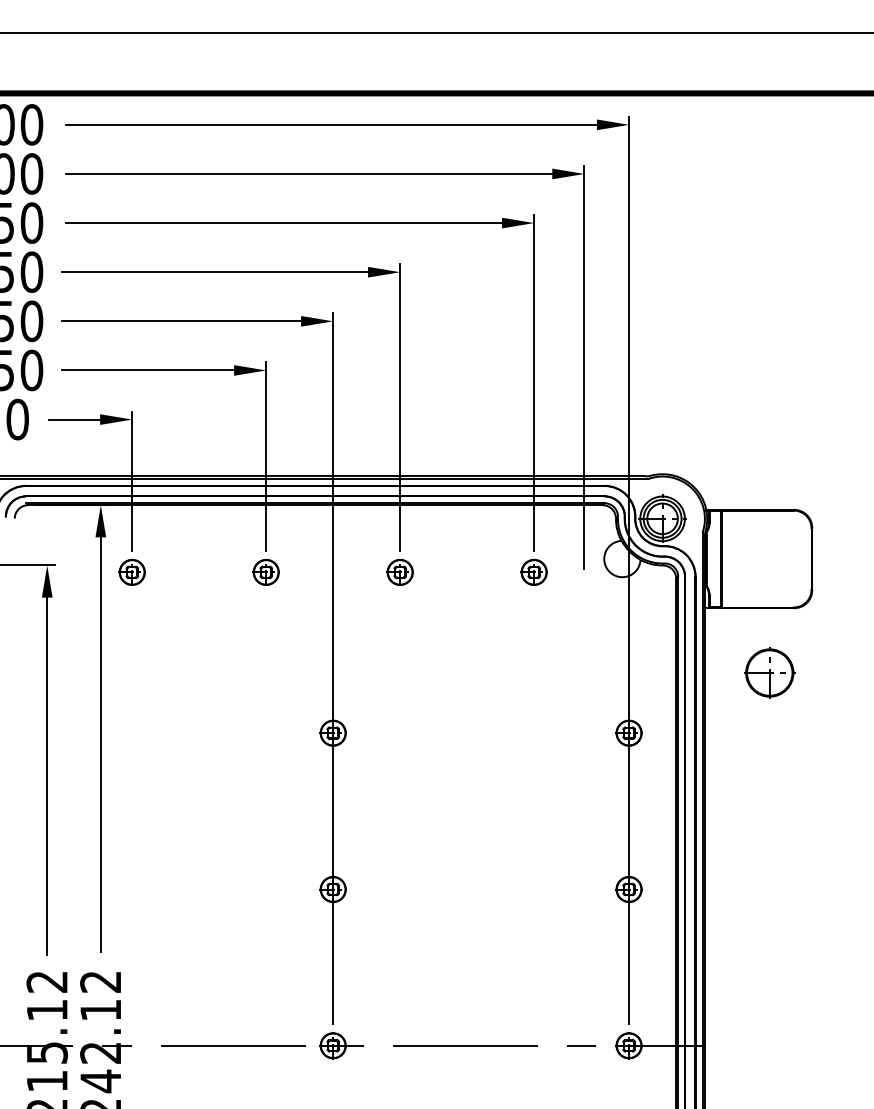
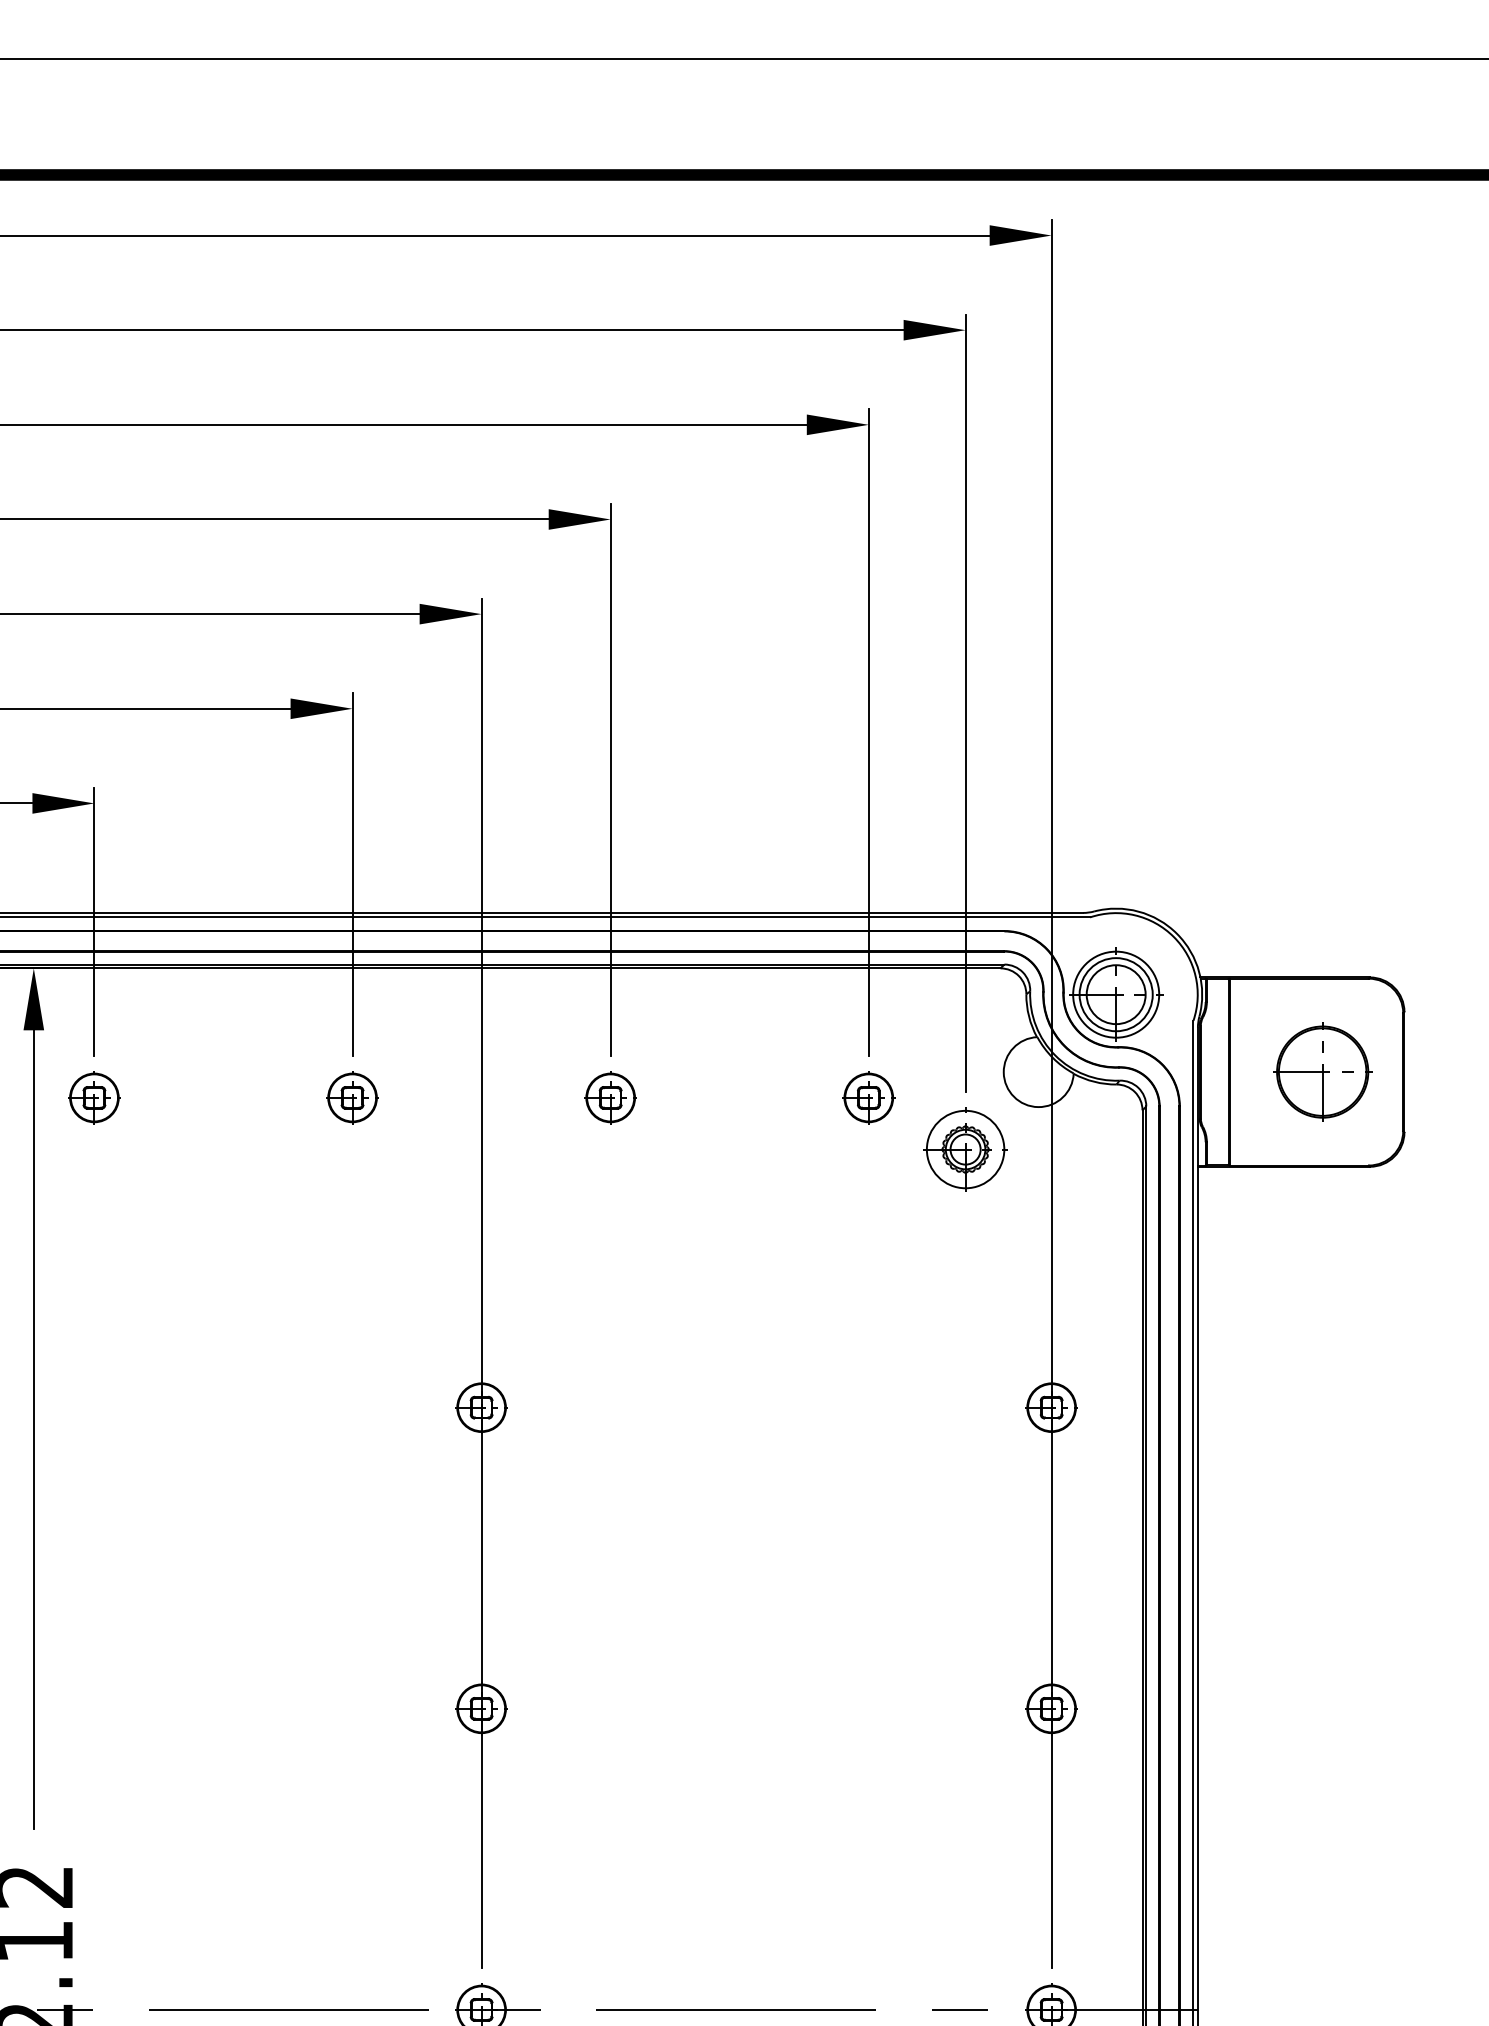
part: (584, 598) -> (965, 1148), added
part: (769, 672) -> (1322, 1071), moved

